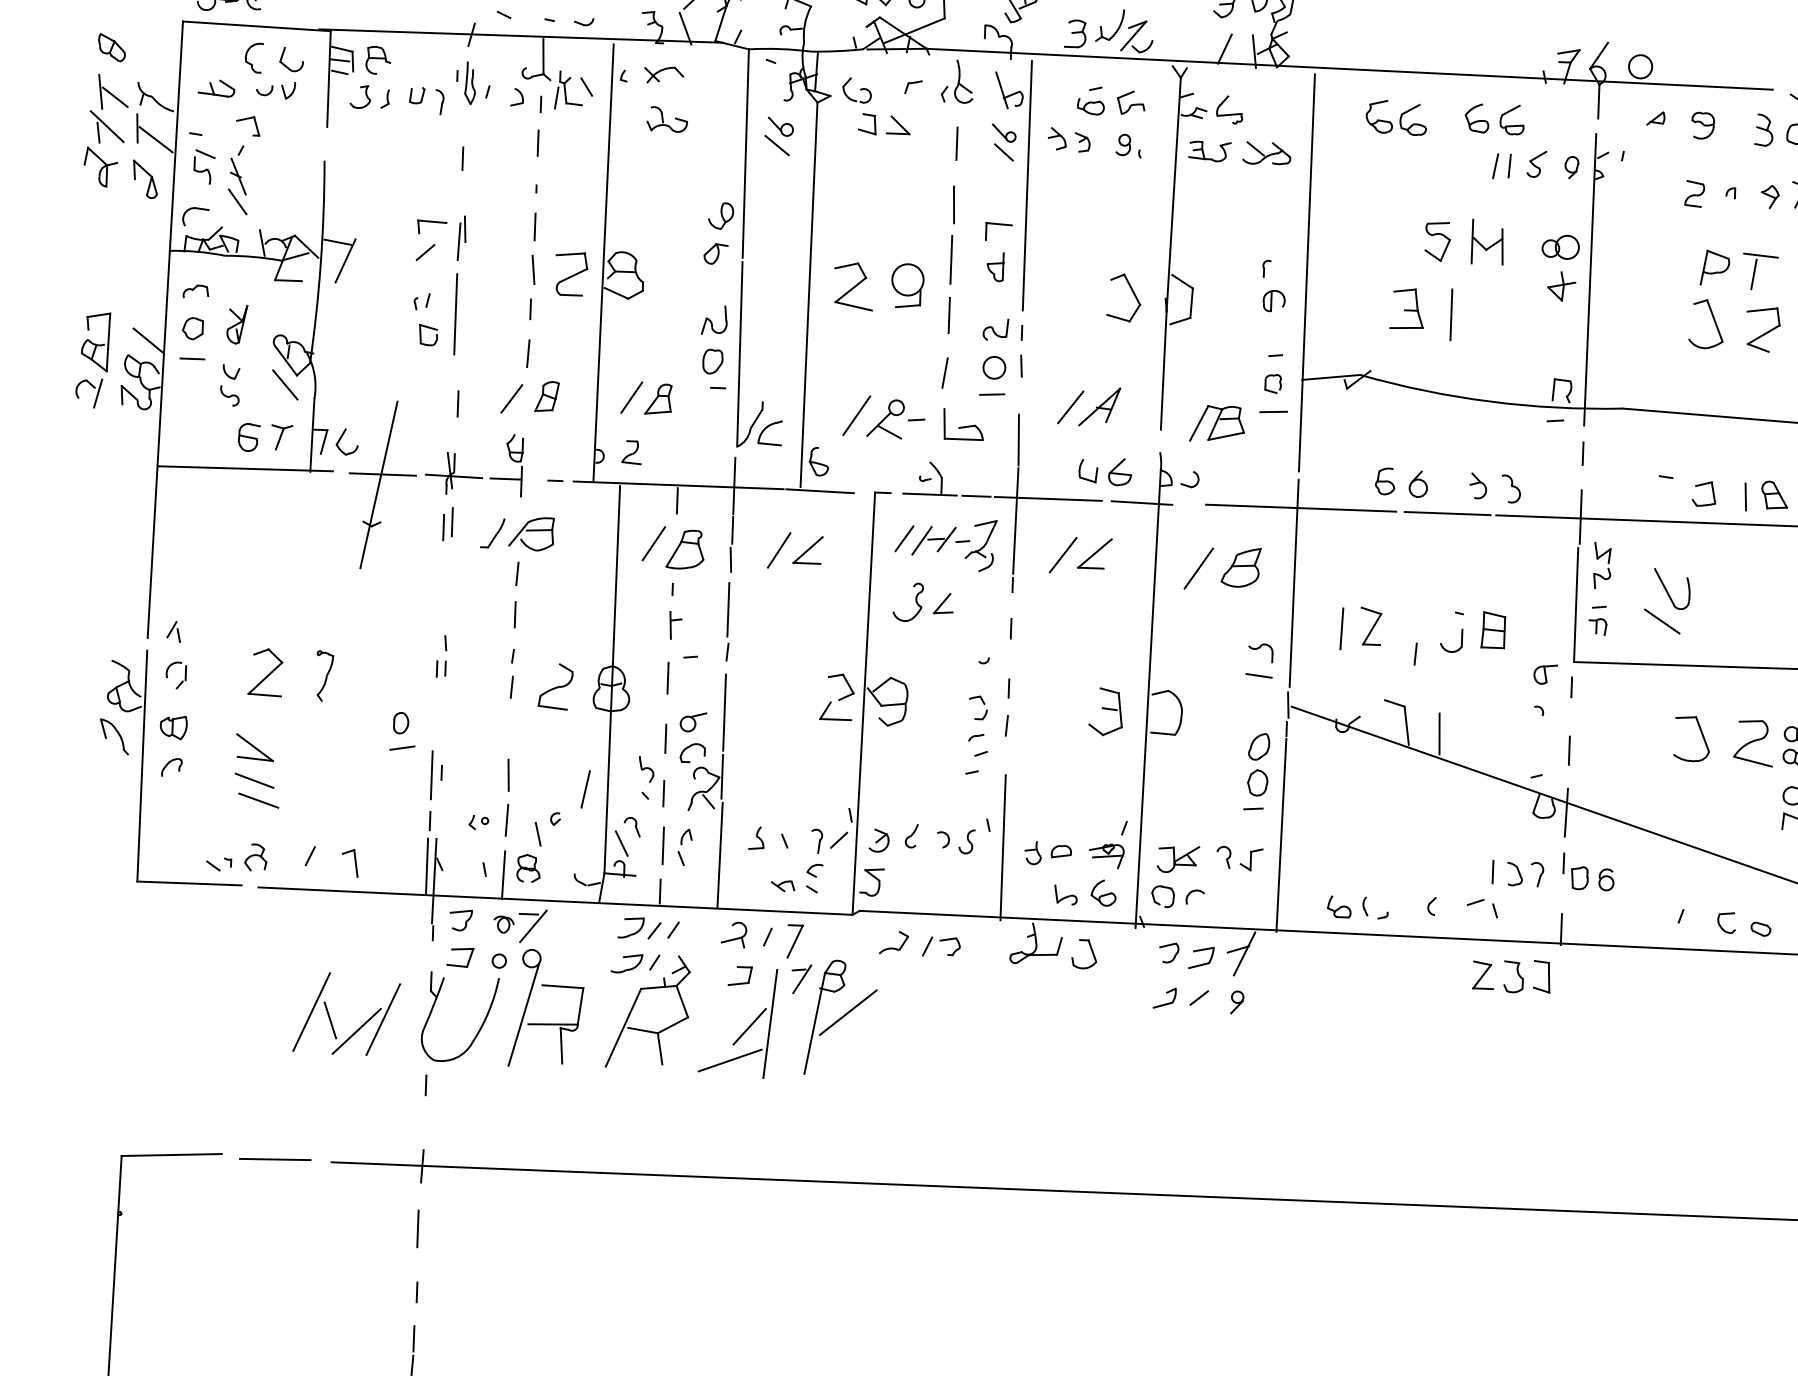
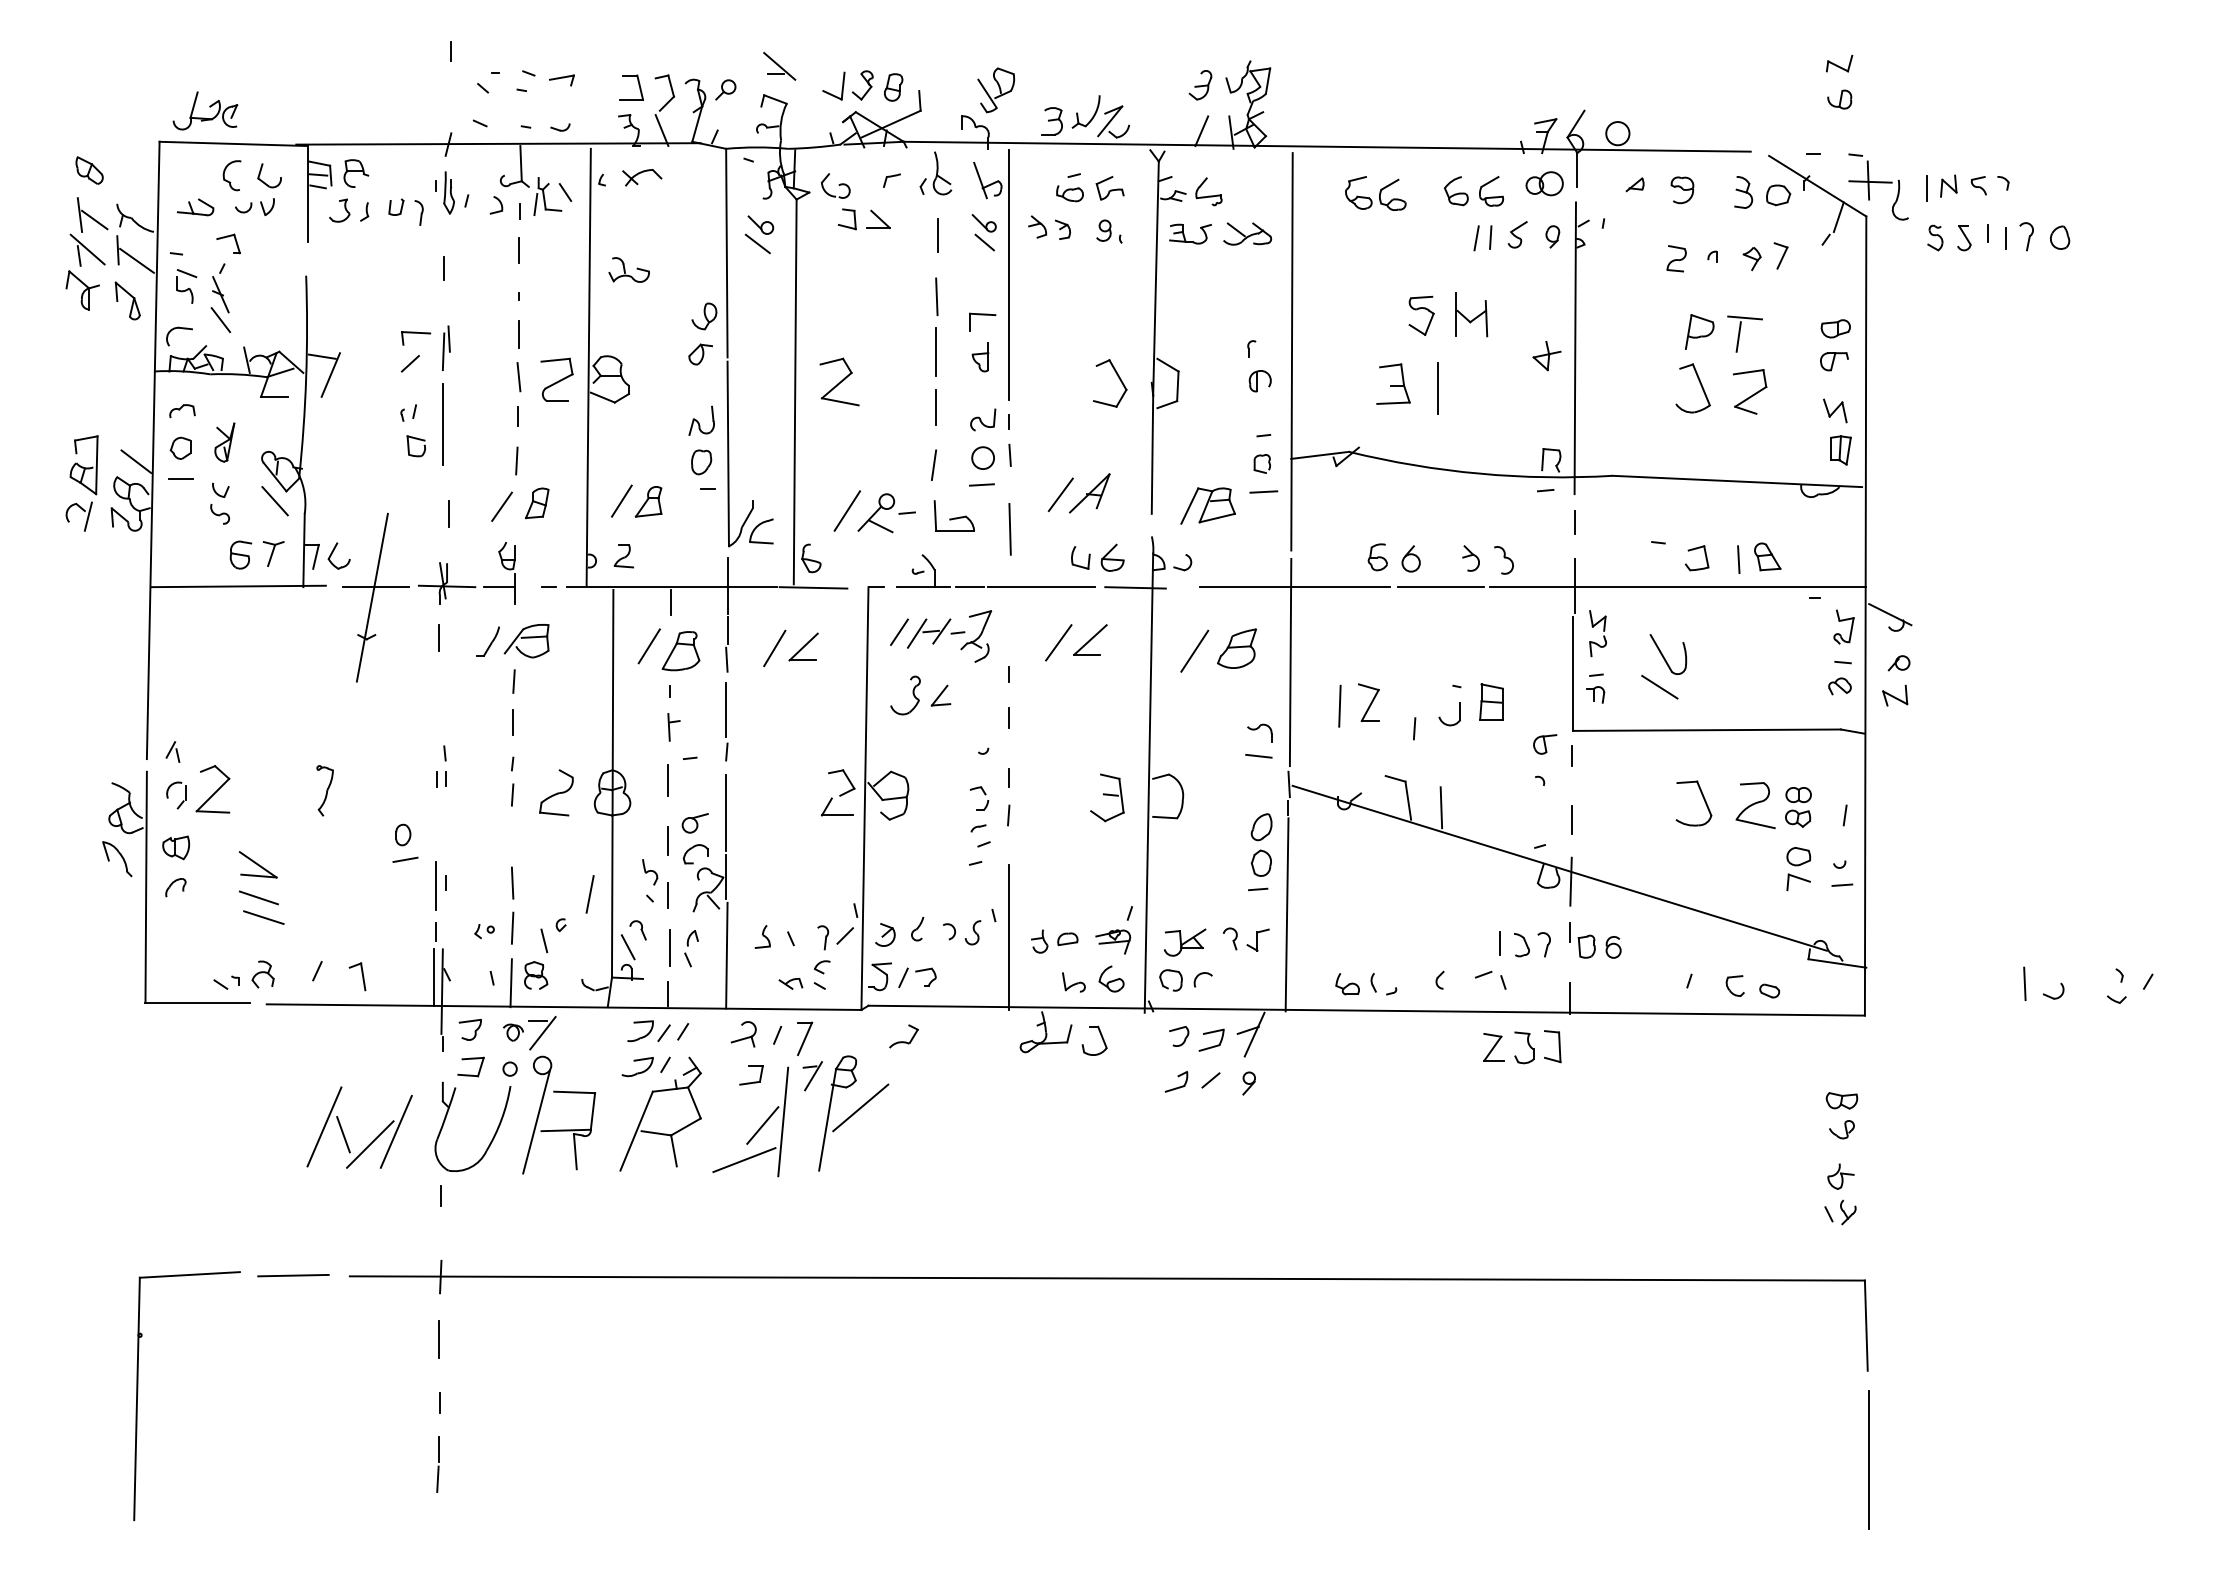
part: (666, 119) -> (628, 269), moved
part: (1560, 246) -> (1544, 183), moved
part: (907, 284) -> (893, 378), removed
line: (1015, 521) -> (1009, 610), removed
line: (452, 522) -> (447, 632), removed
part: (265, 672) -> (212, 789), moved
part: (941, 946) -> (917, 977), moved

